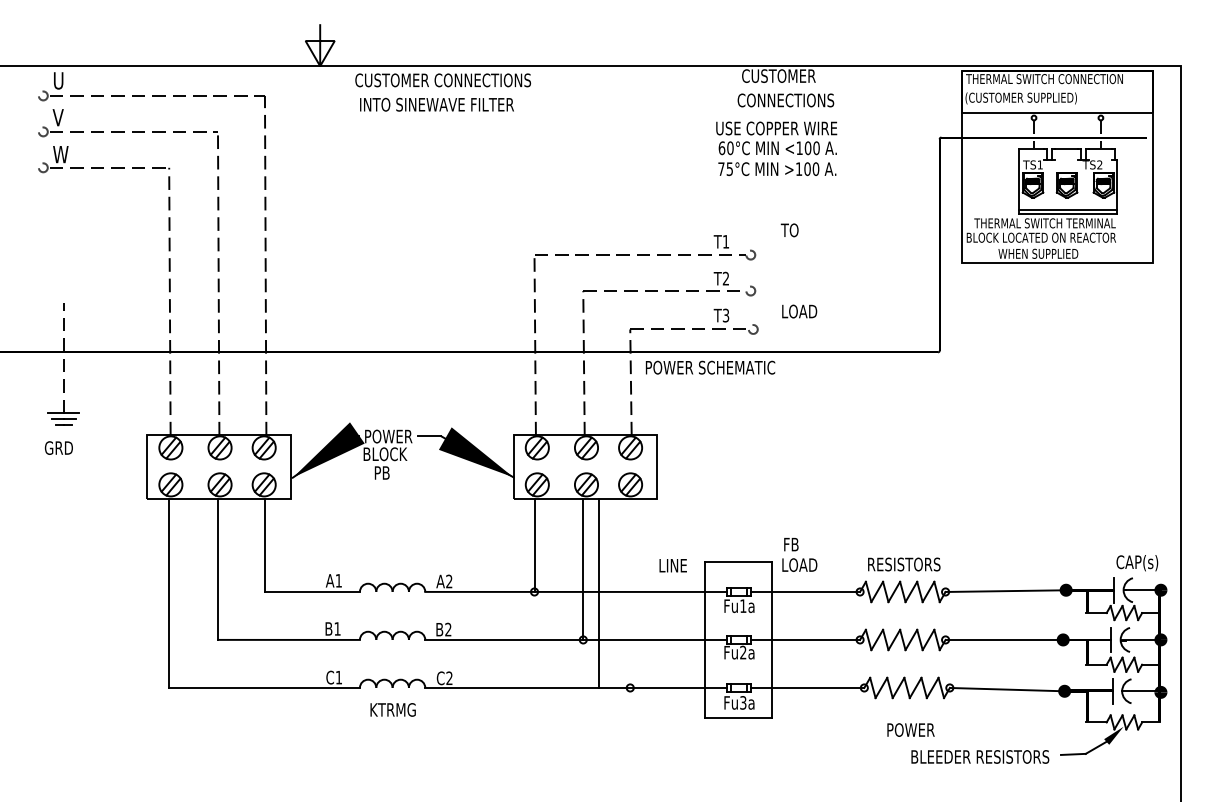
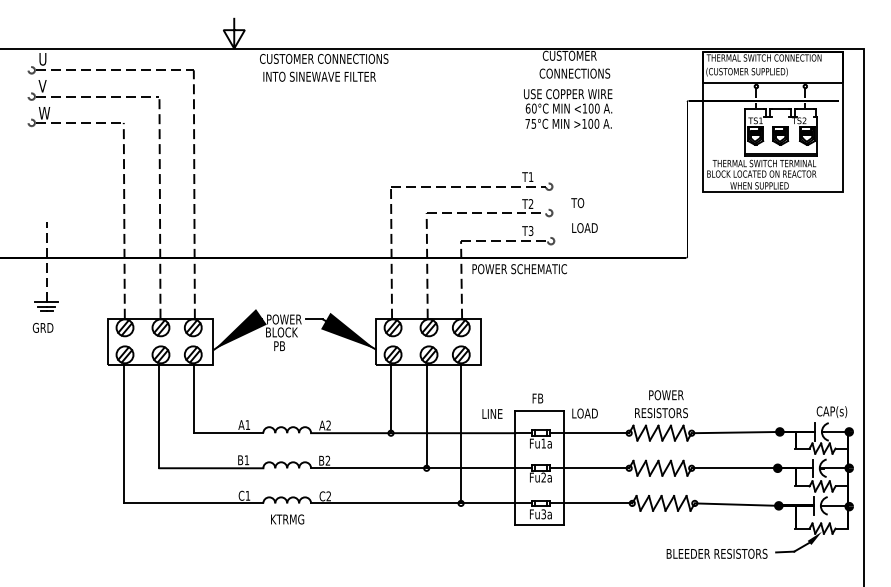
text: (789, 230) -> (577, 203), moved
text: (791, 544) -> (538, 398), moved
line: (599, 593) -> (461, 434), moved
text: (910, 729) -> (666, 394), moved

